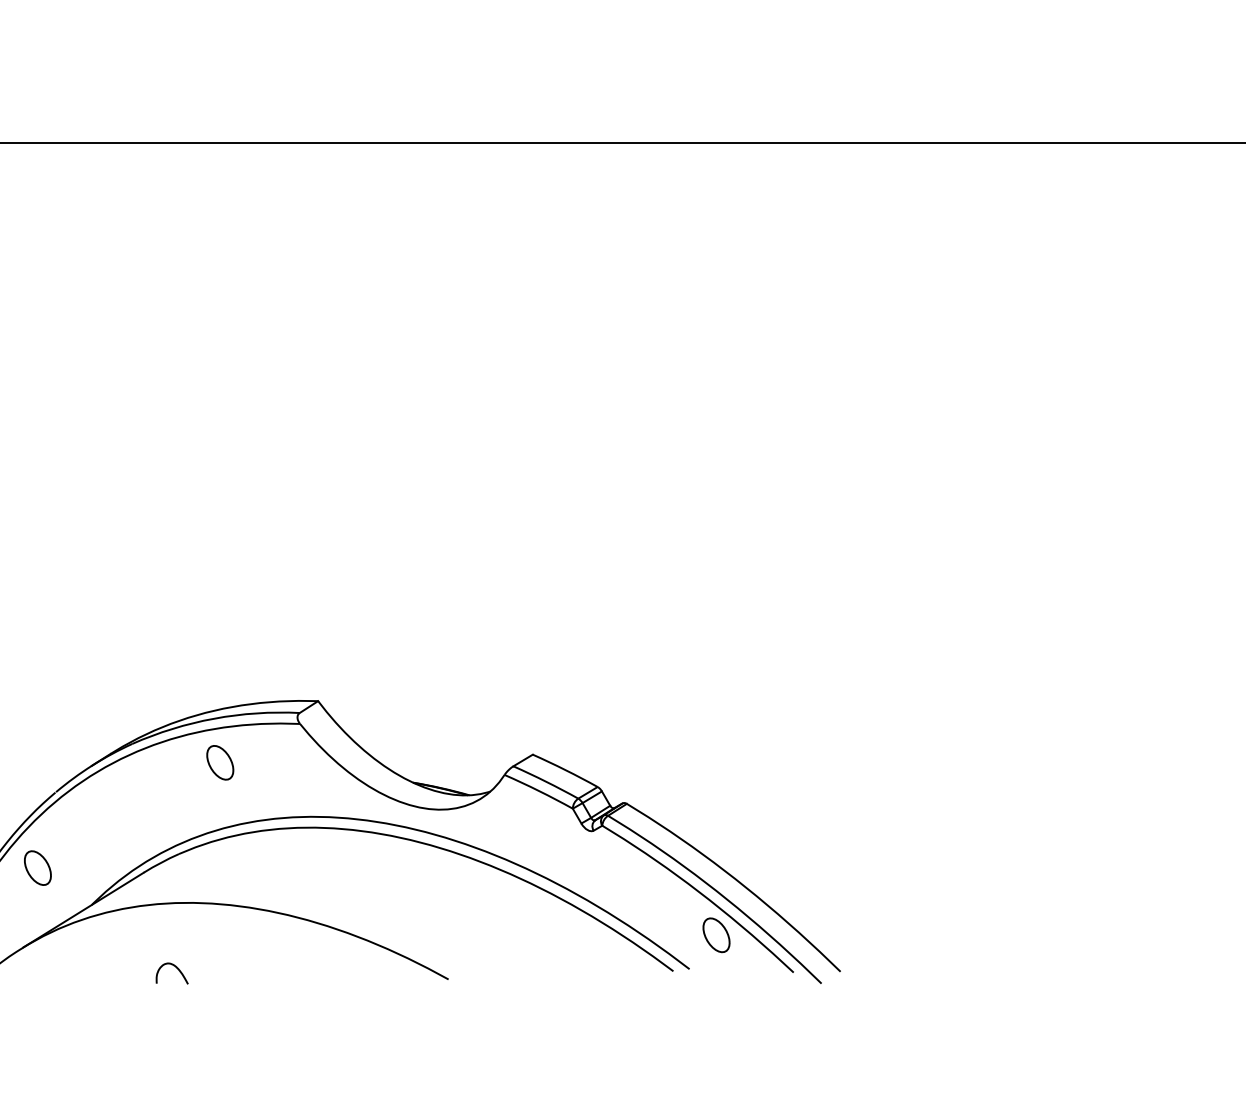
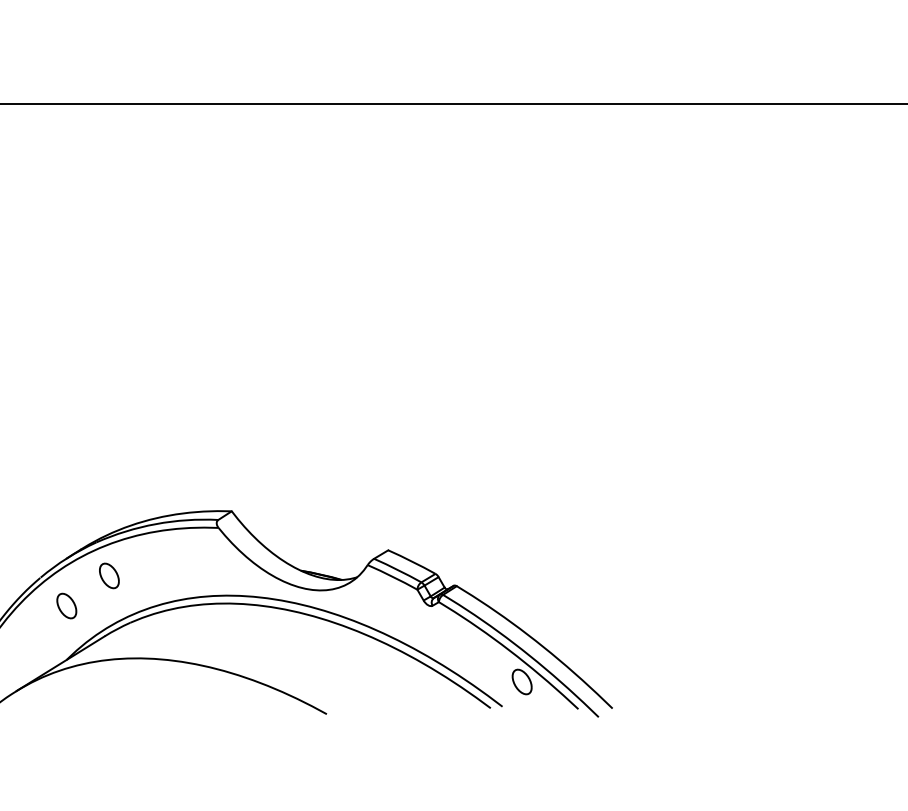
part: (220, 762) -> (109, 575), moved
part: (37, 867) -> (66, 605), moved
curve: (176, 968) -> (128, 706), removed

